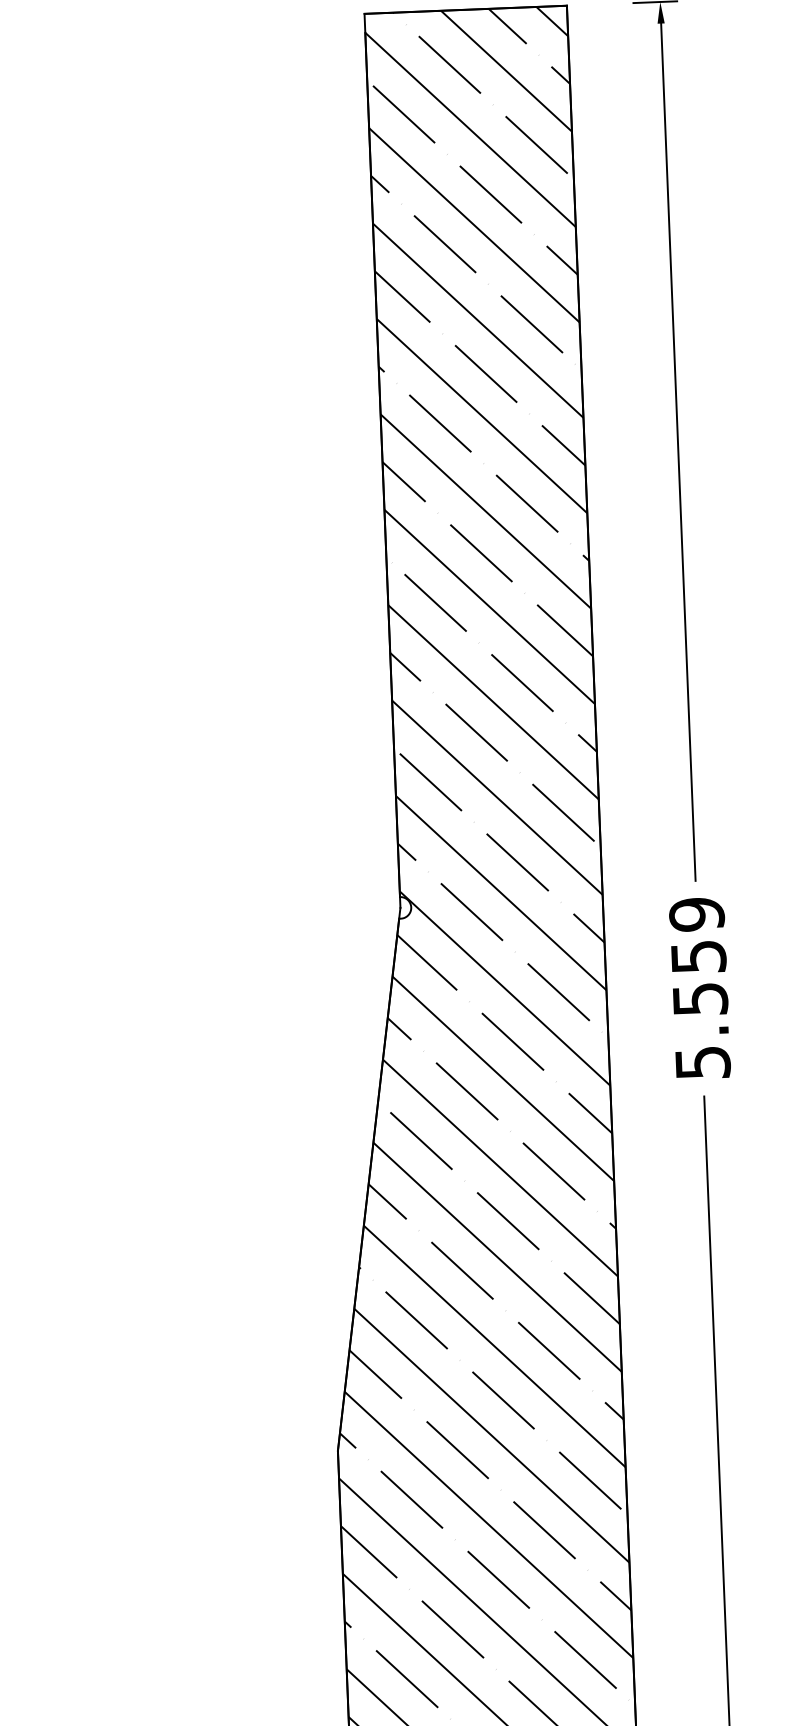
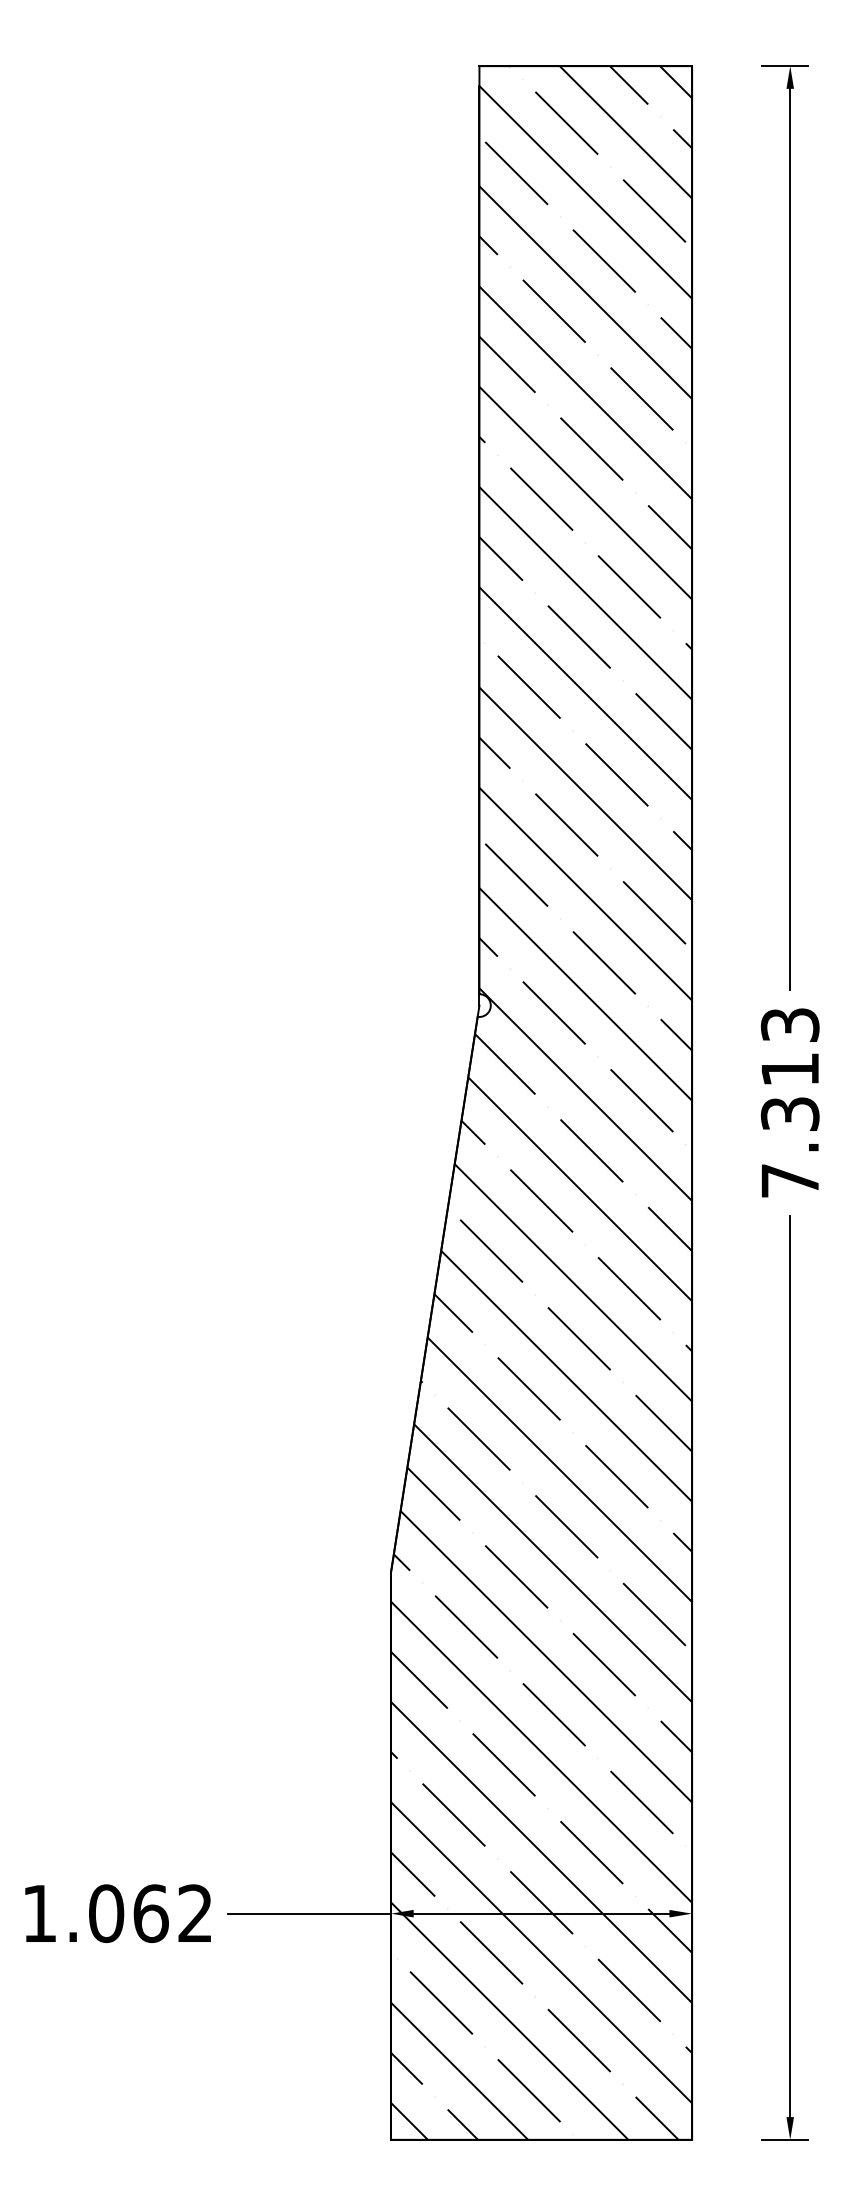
text: (699, 988) -> (789, 1102), 5.559 -> 7.313

